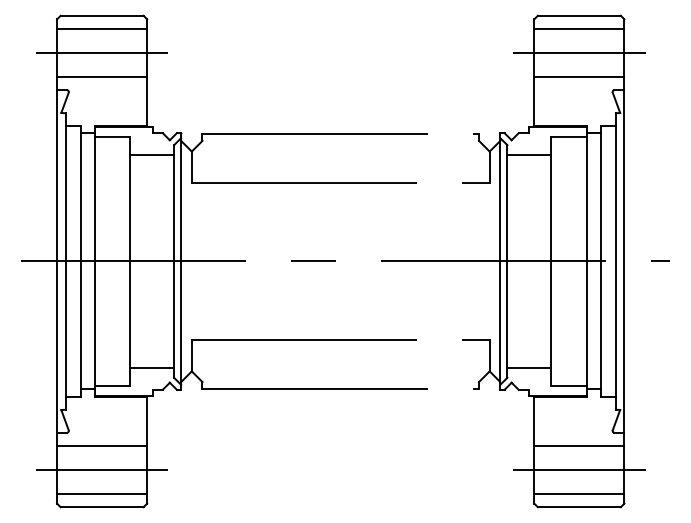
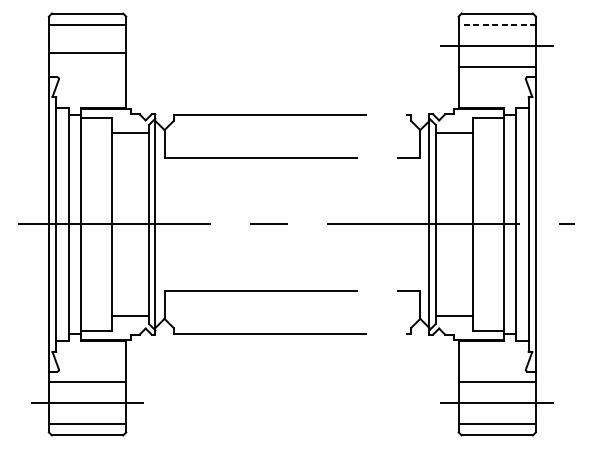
line: (578, 29) -> (496, 25), solid -> dashed
line: (101, 53) -> (87, 45), removed
line: (102, 77) -> (87, 52), moved

